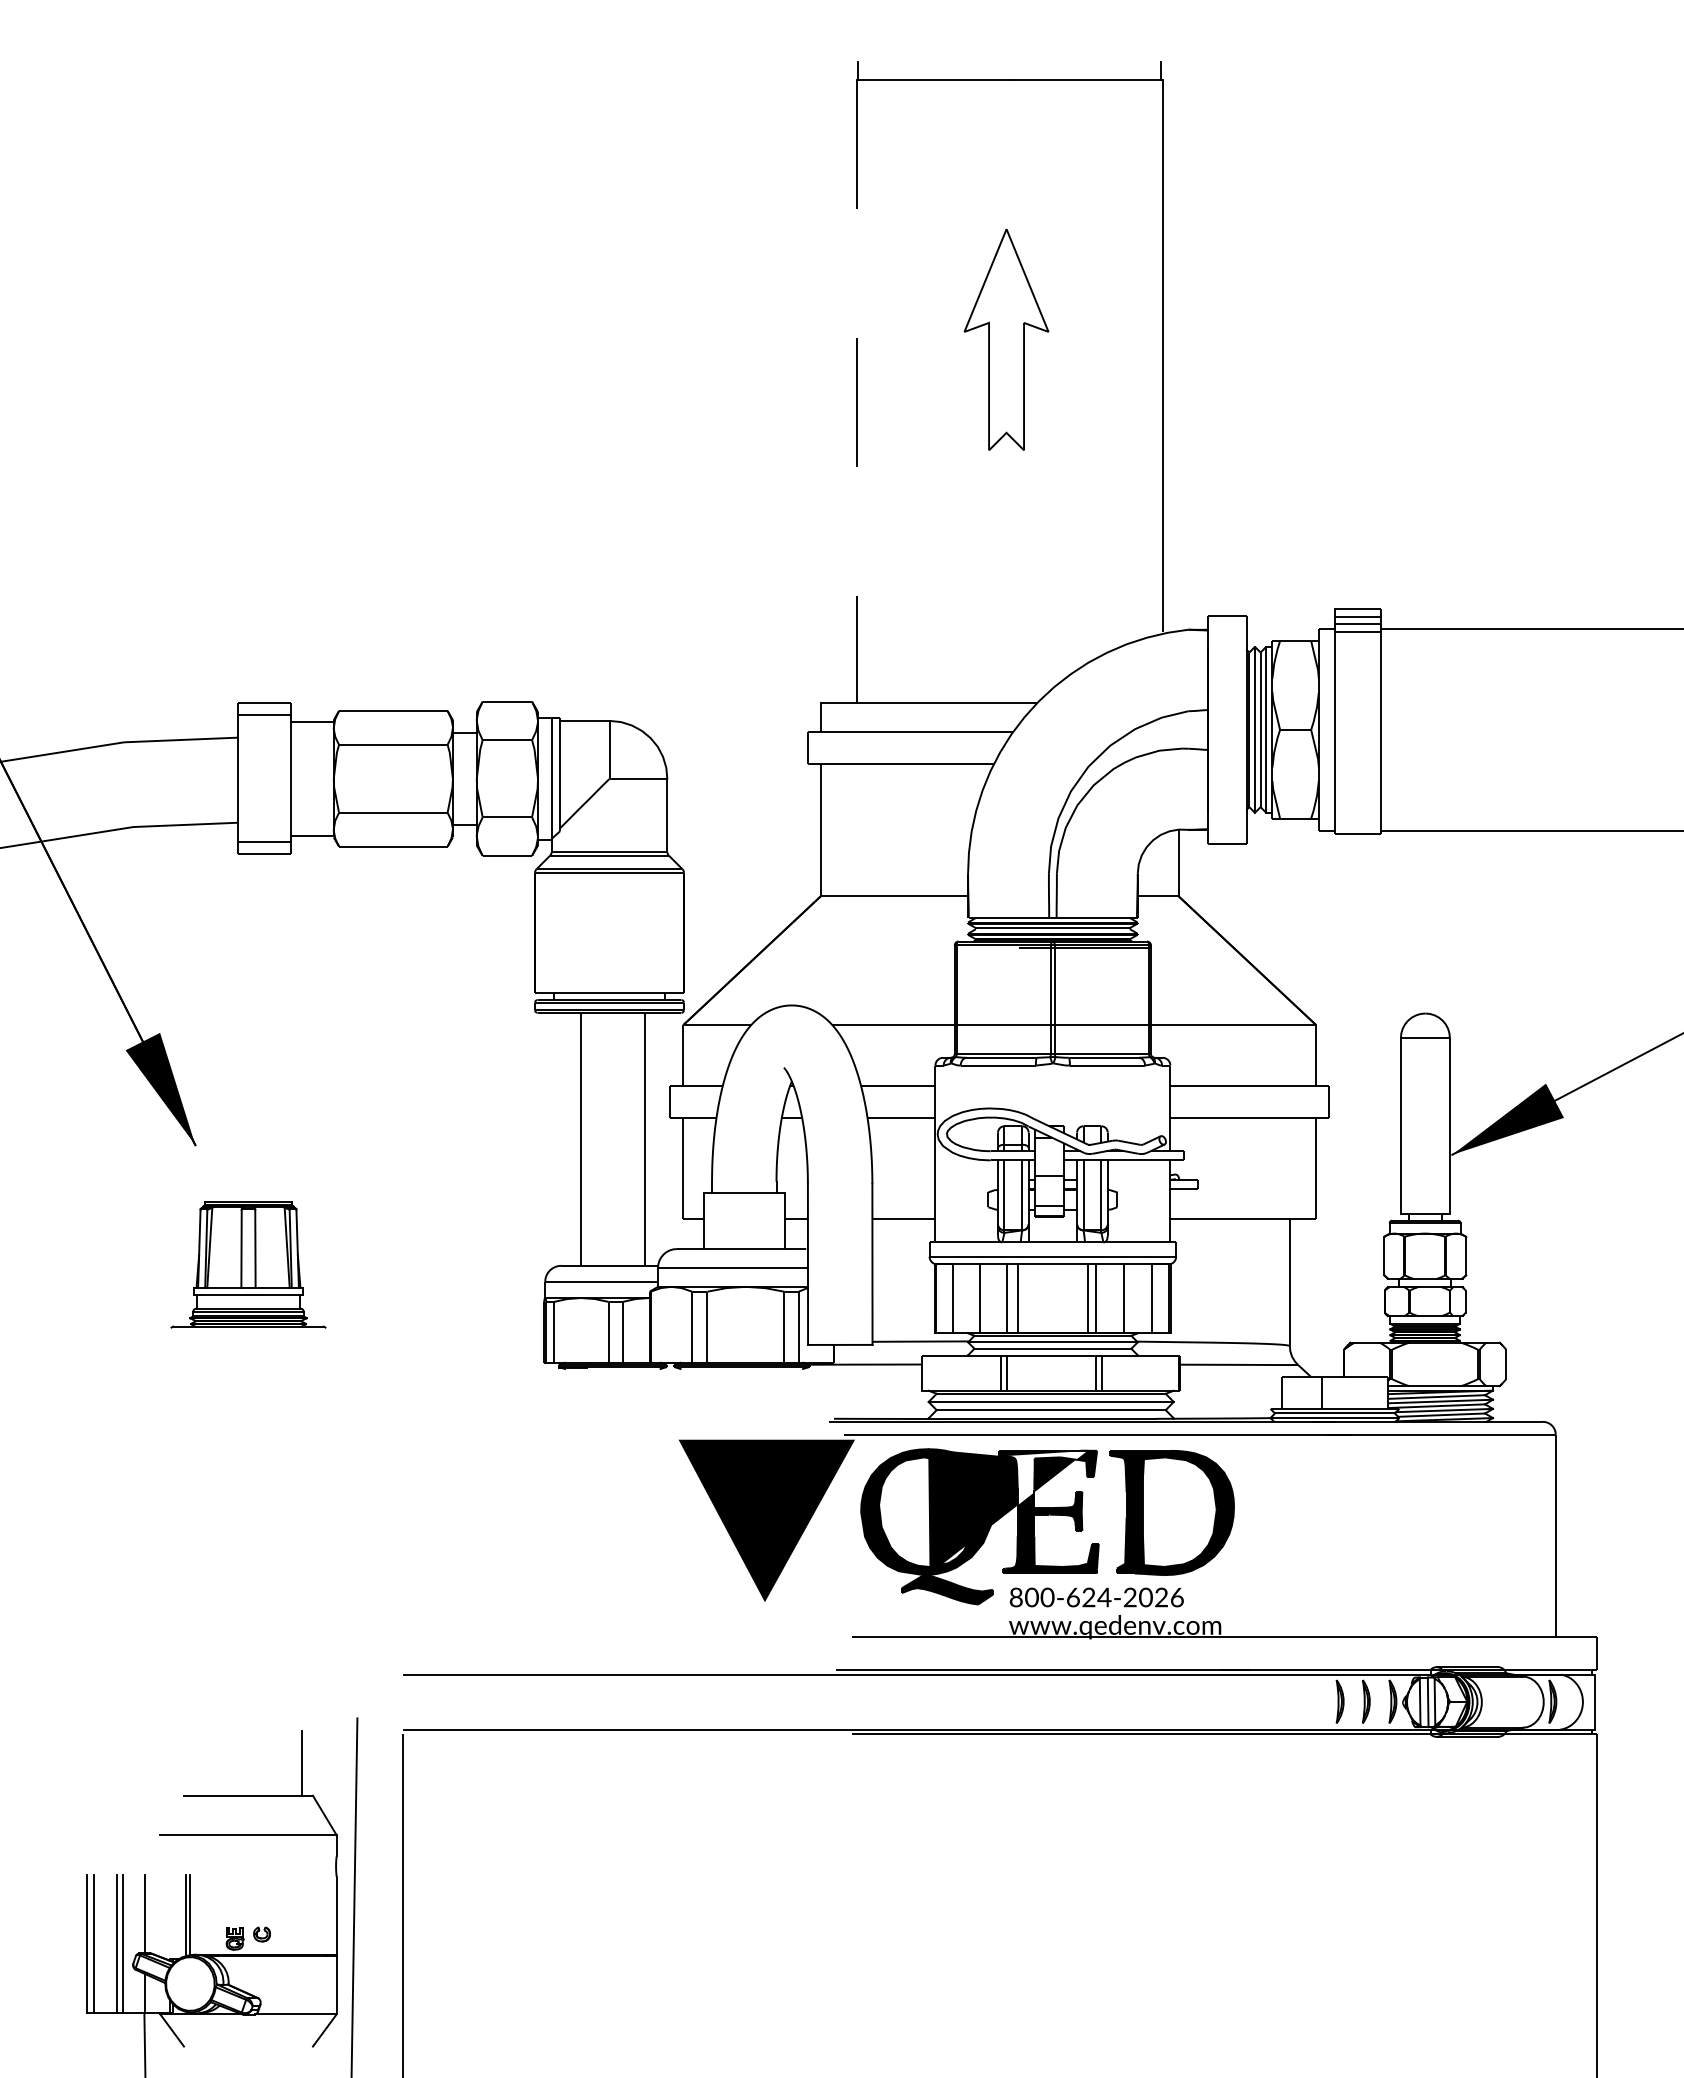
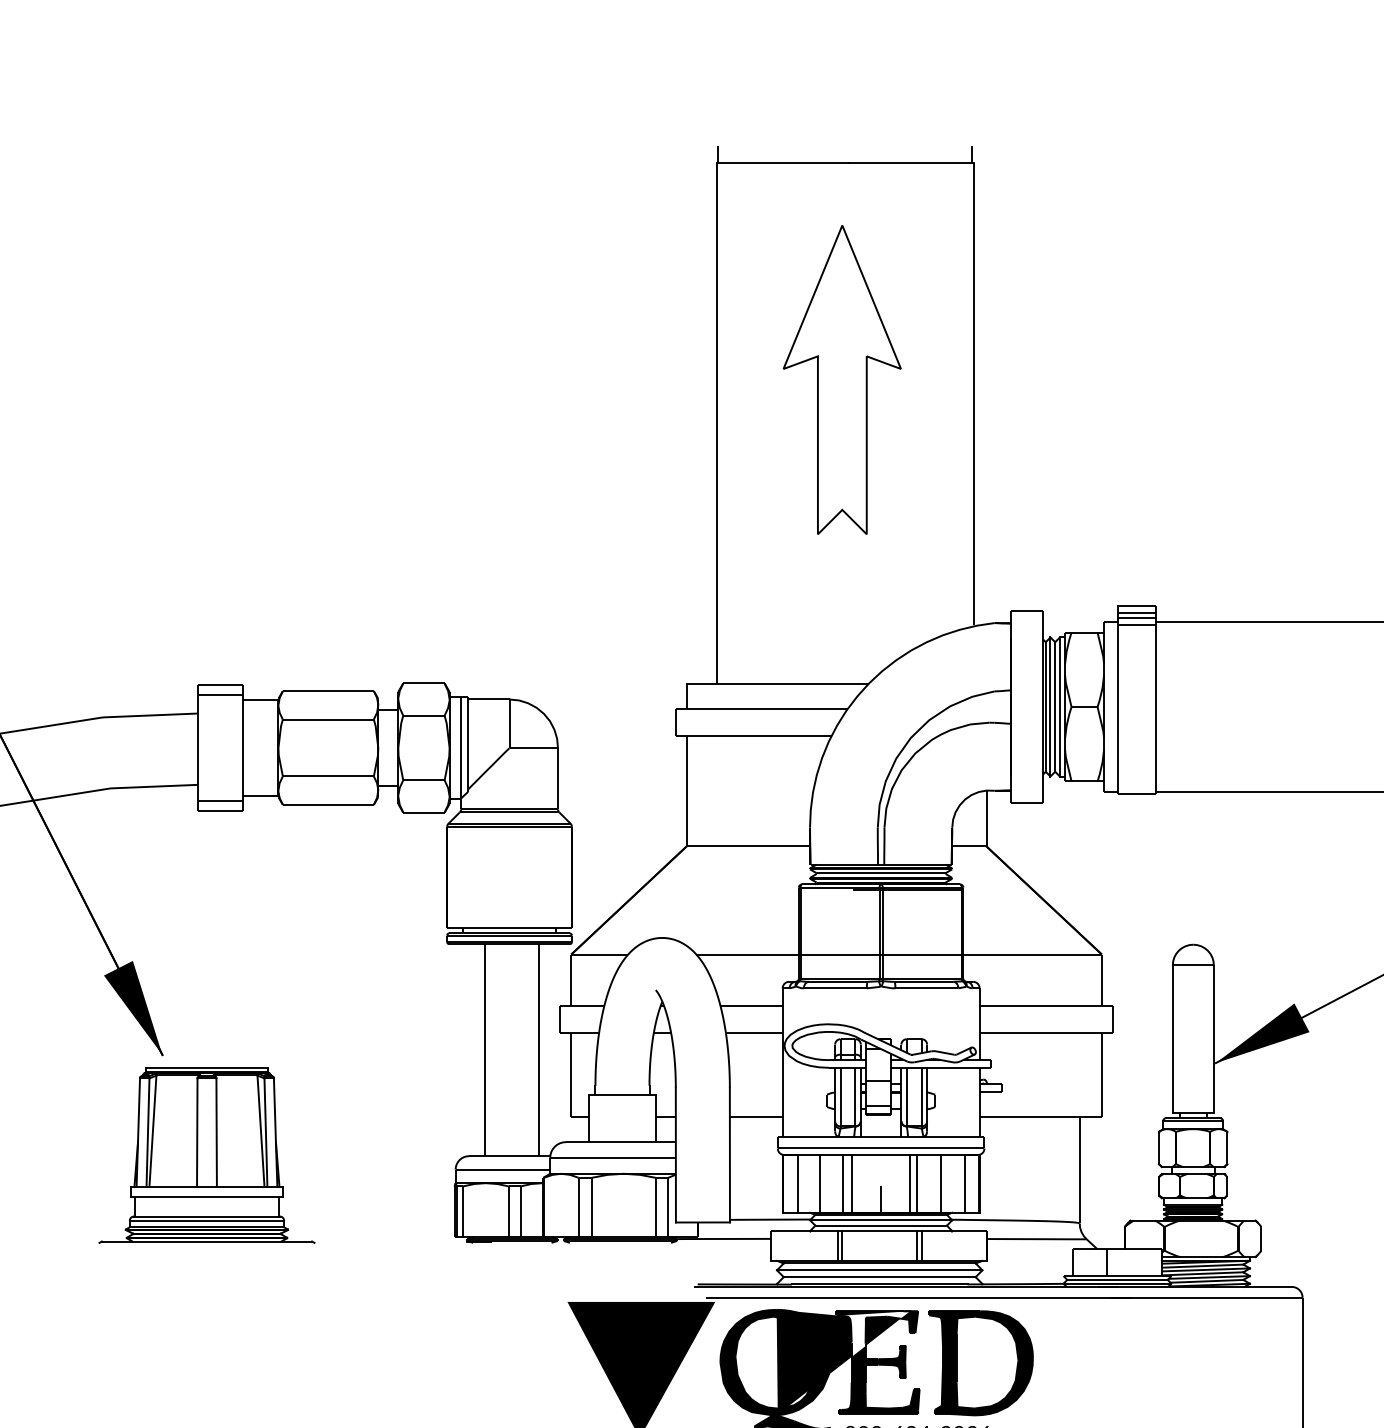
part: (1006, 339) -> (842, 379), size x1.67
line: (856, 392) -> (716, 424), dashed -> solid
part: (248, 1264) -> (206, 1155), size x1.67
line: (1052, 1317) -> (880, 1199), added

